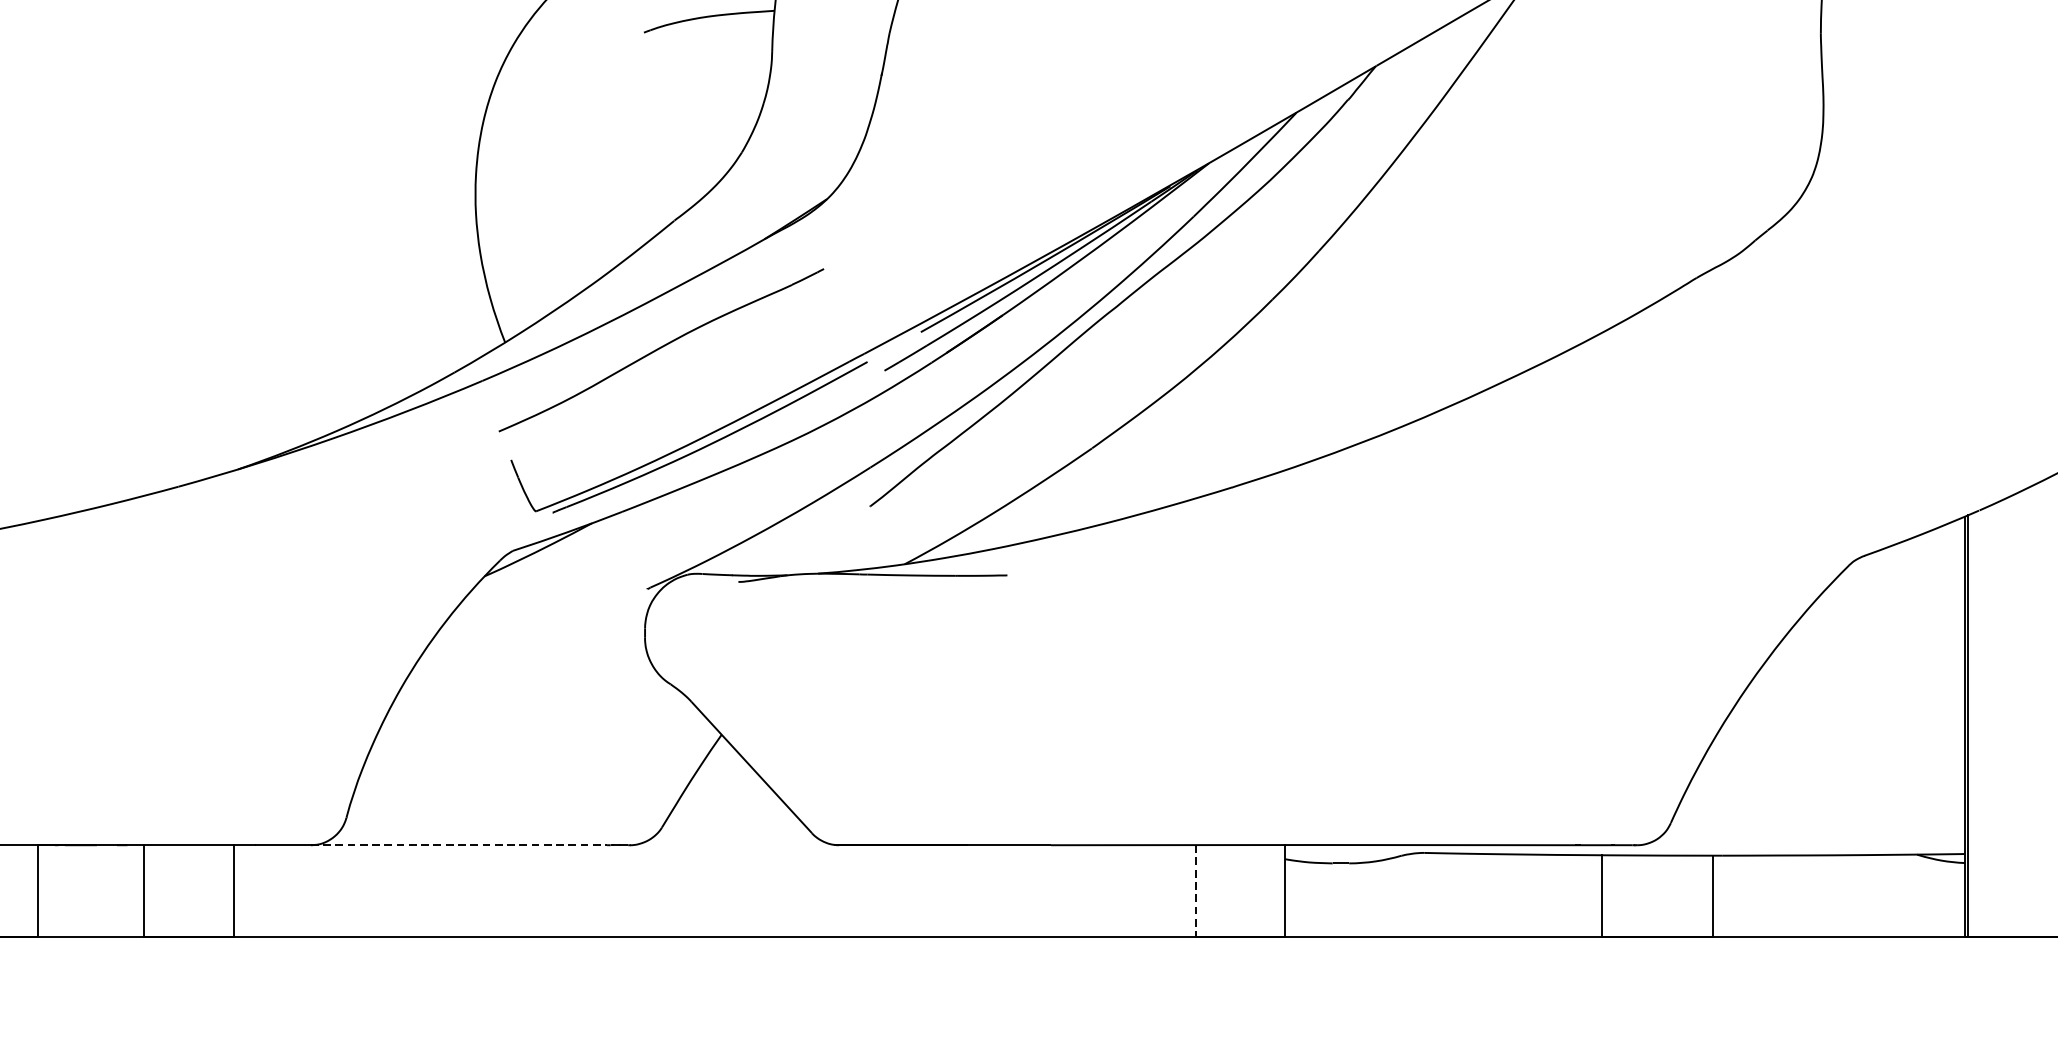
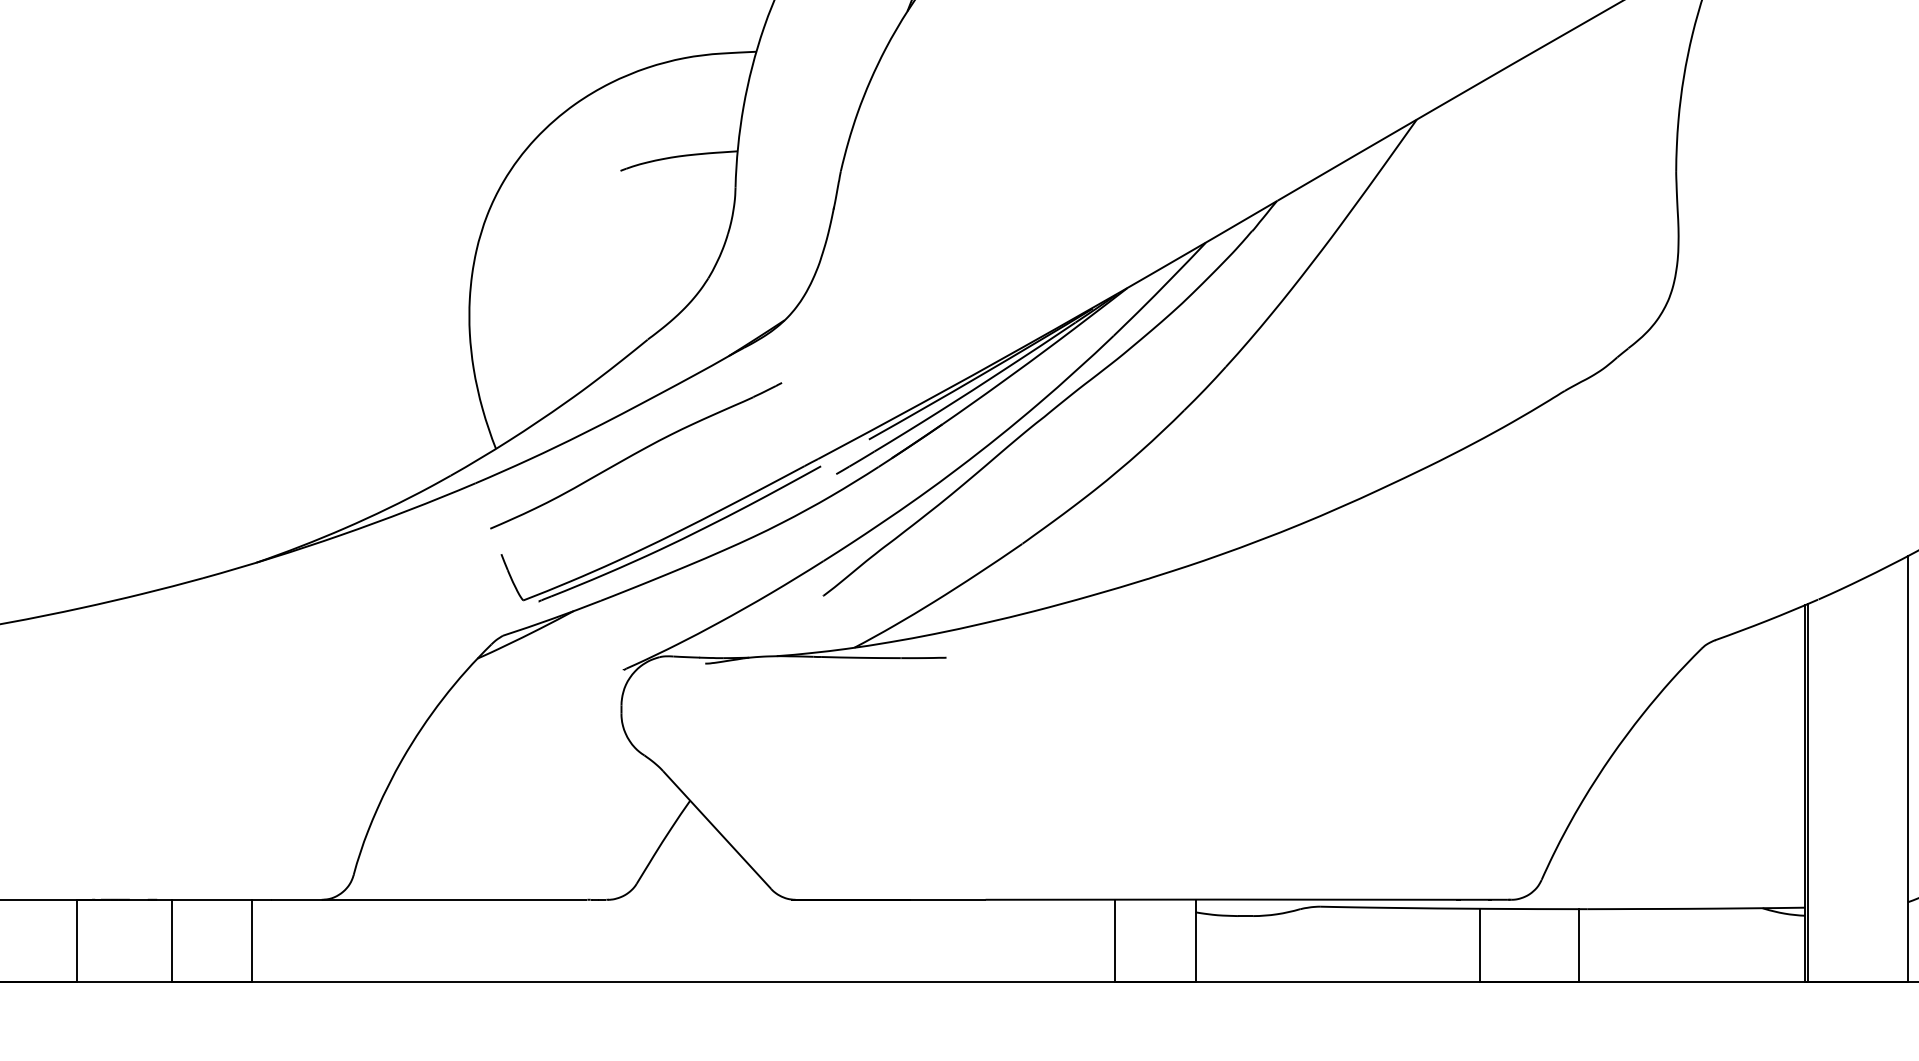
line: (458, 844) -> (454, 899), dashed -> solid
line: (1195, 891) -> (1115, 941), dashed -> solid

